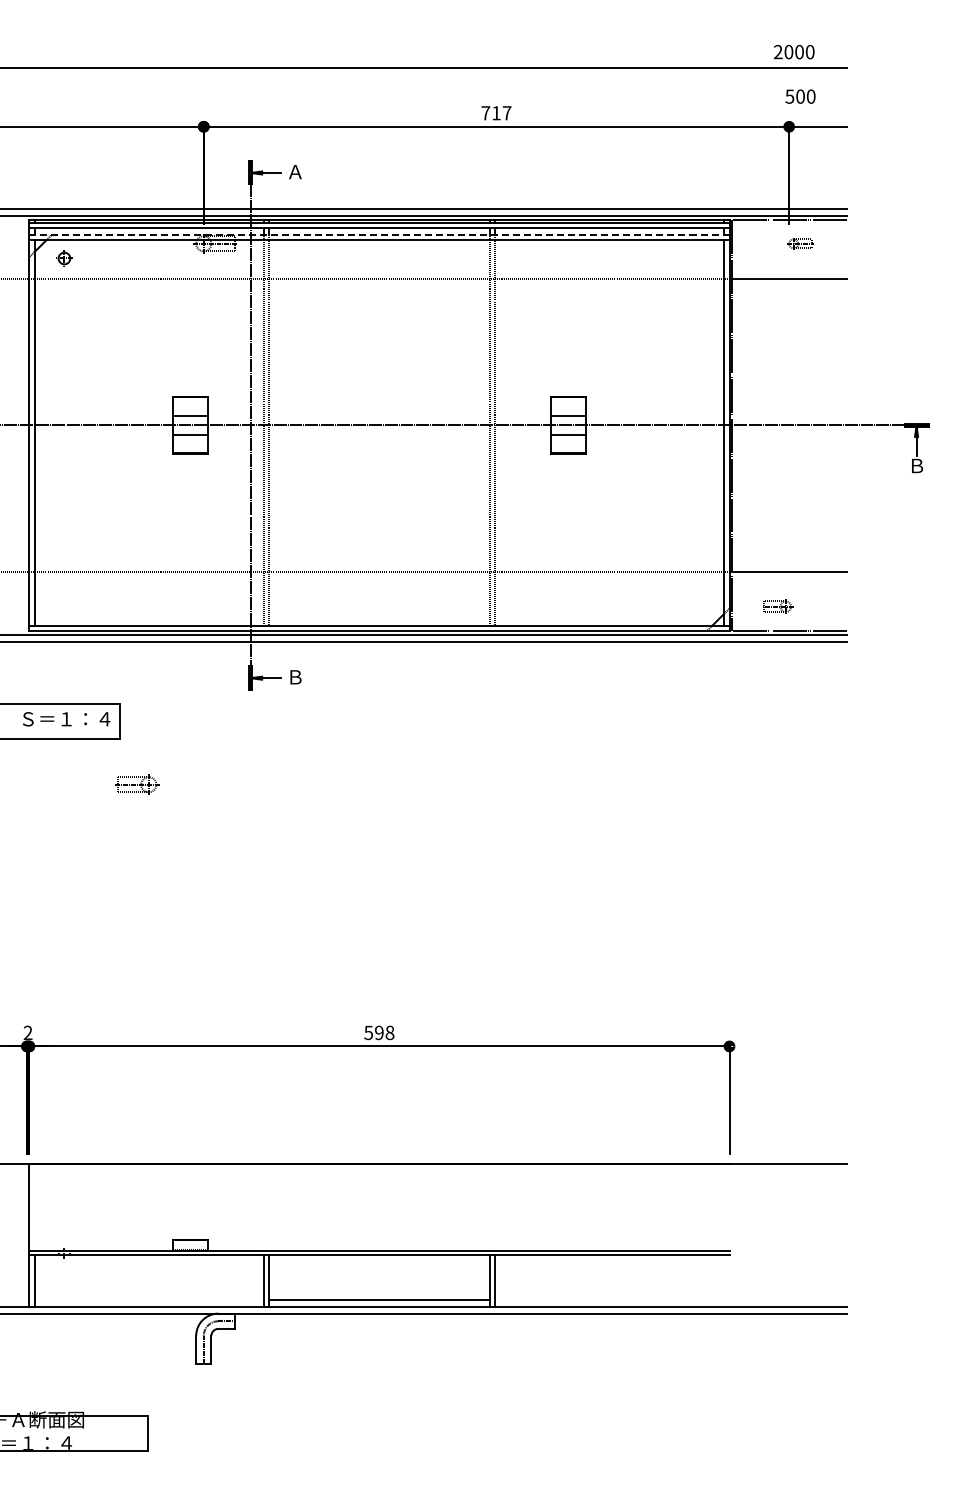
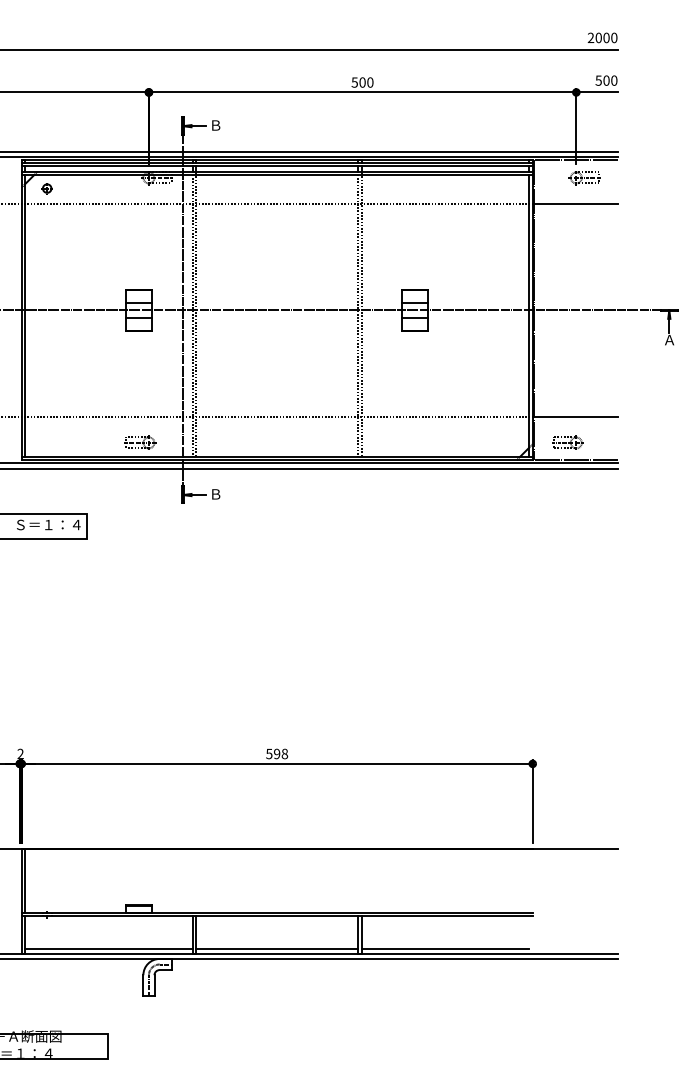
text: (794, 52) -> (602, 38), moved
text: (800, 96) -> (606, 80), moved
text: (496, 113) -> (362, 82), 717 -> 500
text: (295, 172) -> (215, 125), Ａ -> Ｂ
line: (378, 235) -> (276, 171), dashed -> solid
part: (800, 243) -> (584, 177), size x1.67
text: (916, 465) -> (669, 339), Ｂ -> Ａ
part: (777, 606) -> (567, 442), size x1.43
part: (137, 784) -> (140, 442), moved
line: (34, 1207) -> (25, 881), added
line: (148, 1299) -> (108, 948), added
line: (609, 1299) -> (445, 948), added

